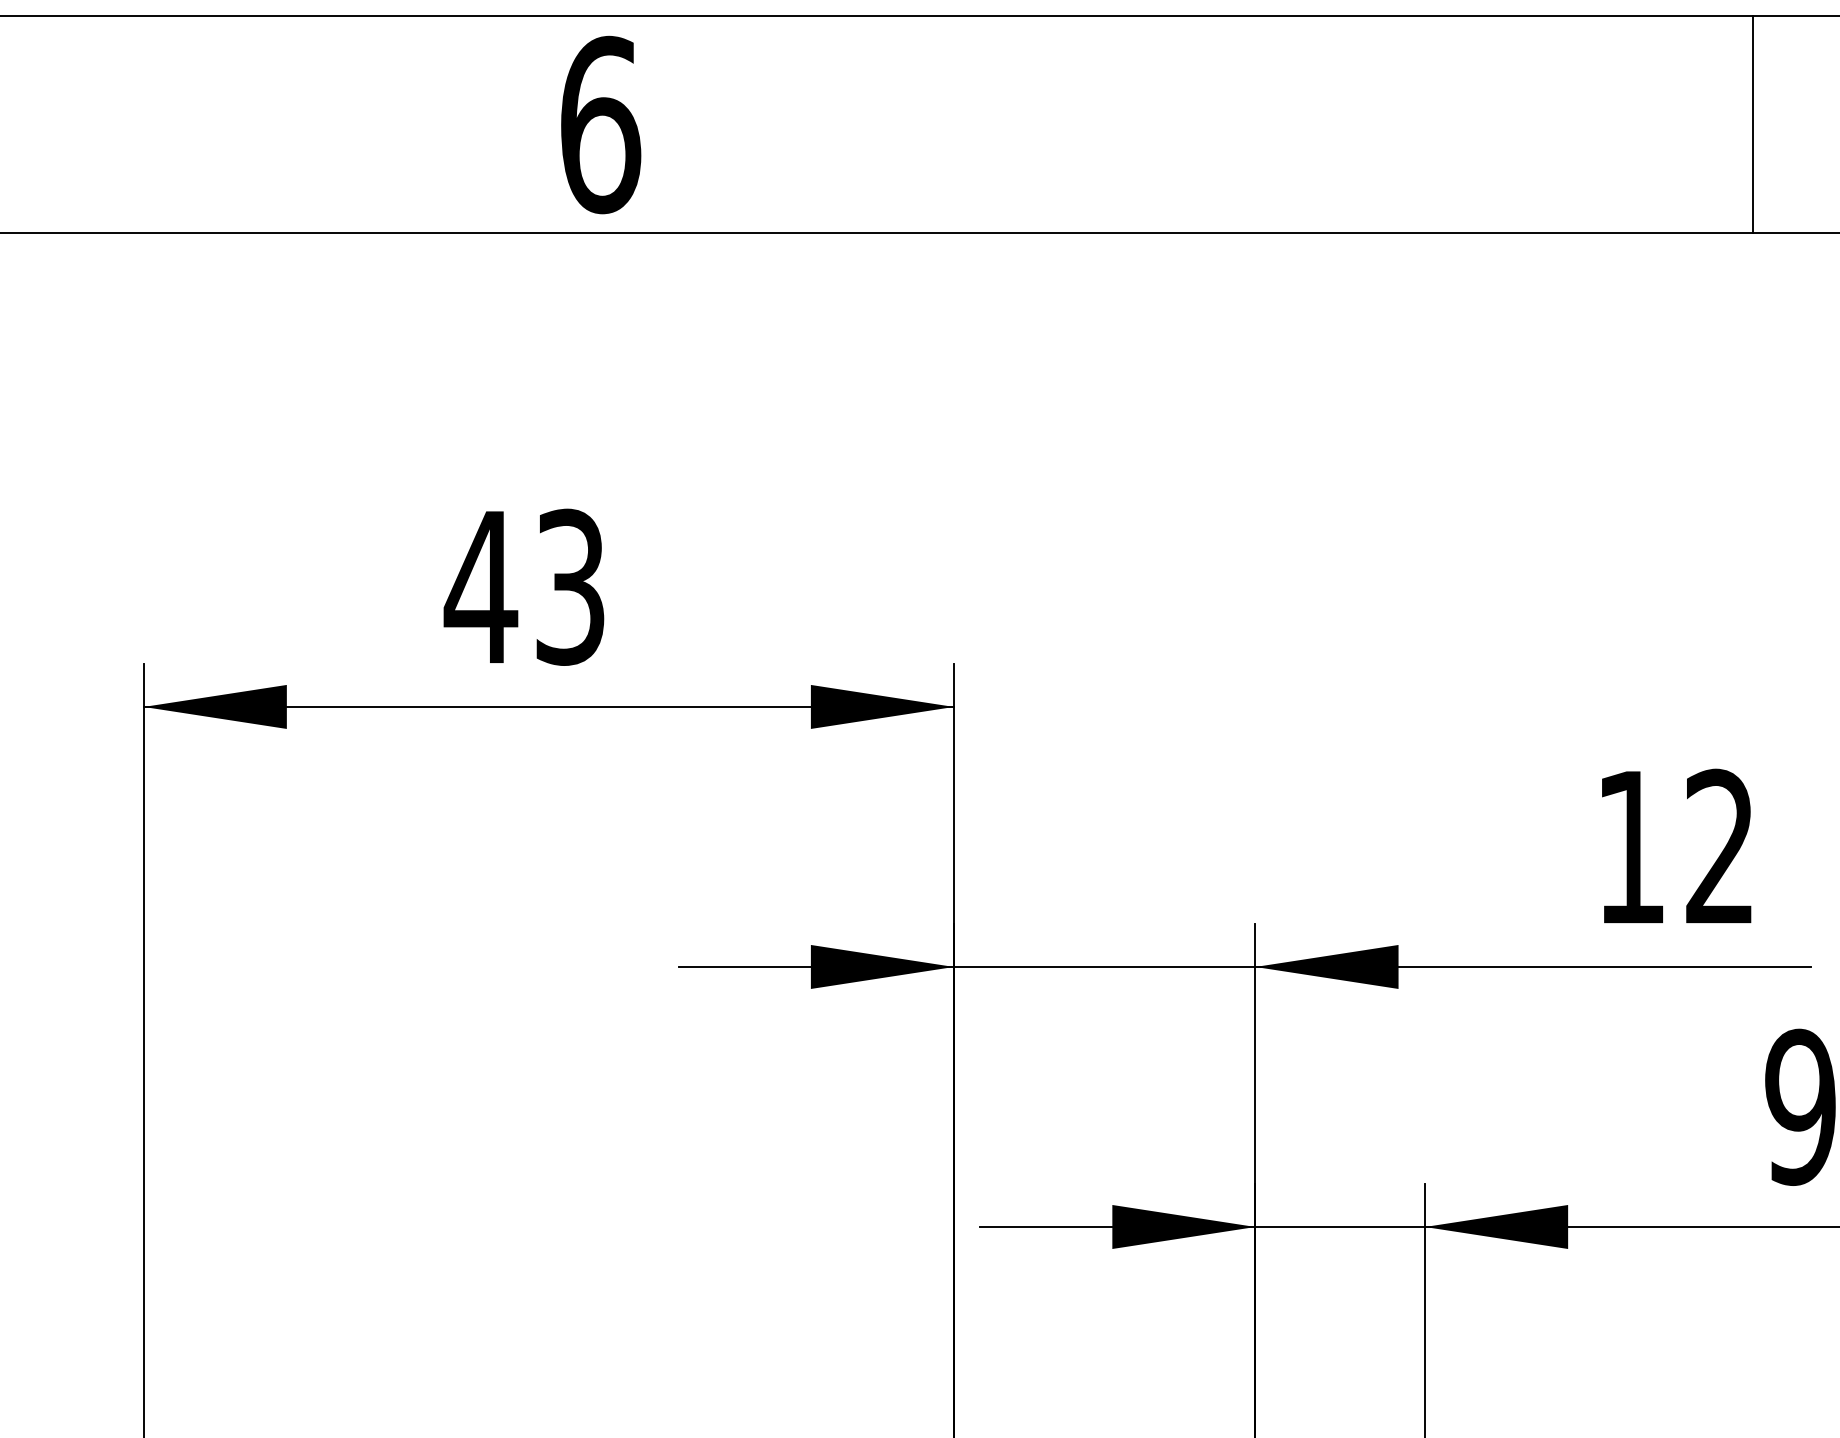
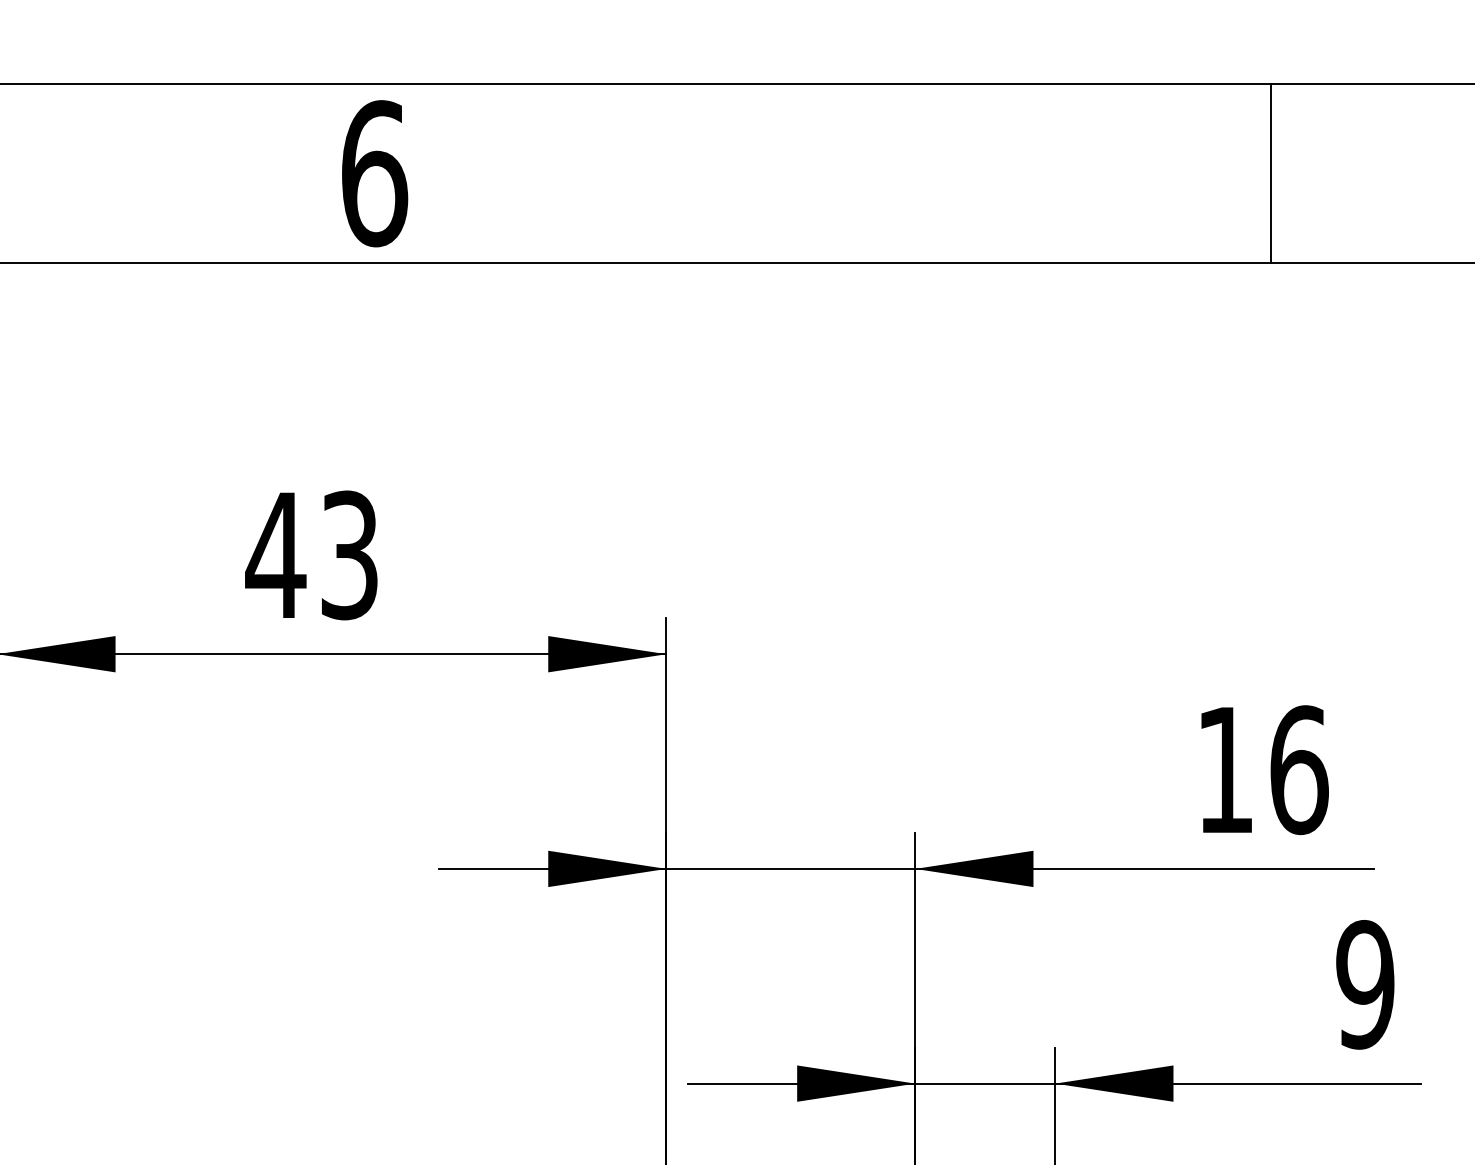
line: (1752, 124) -> (1270, 173), moved
text: (1720, 846) -> (1299, 769), 12 -> 16

